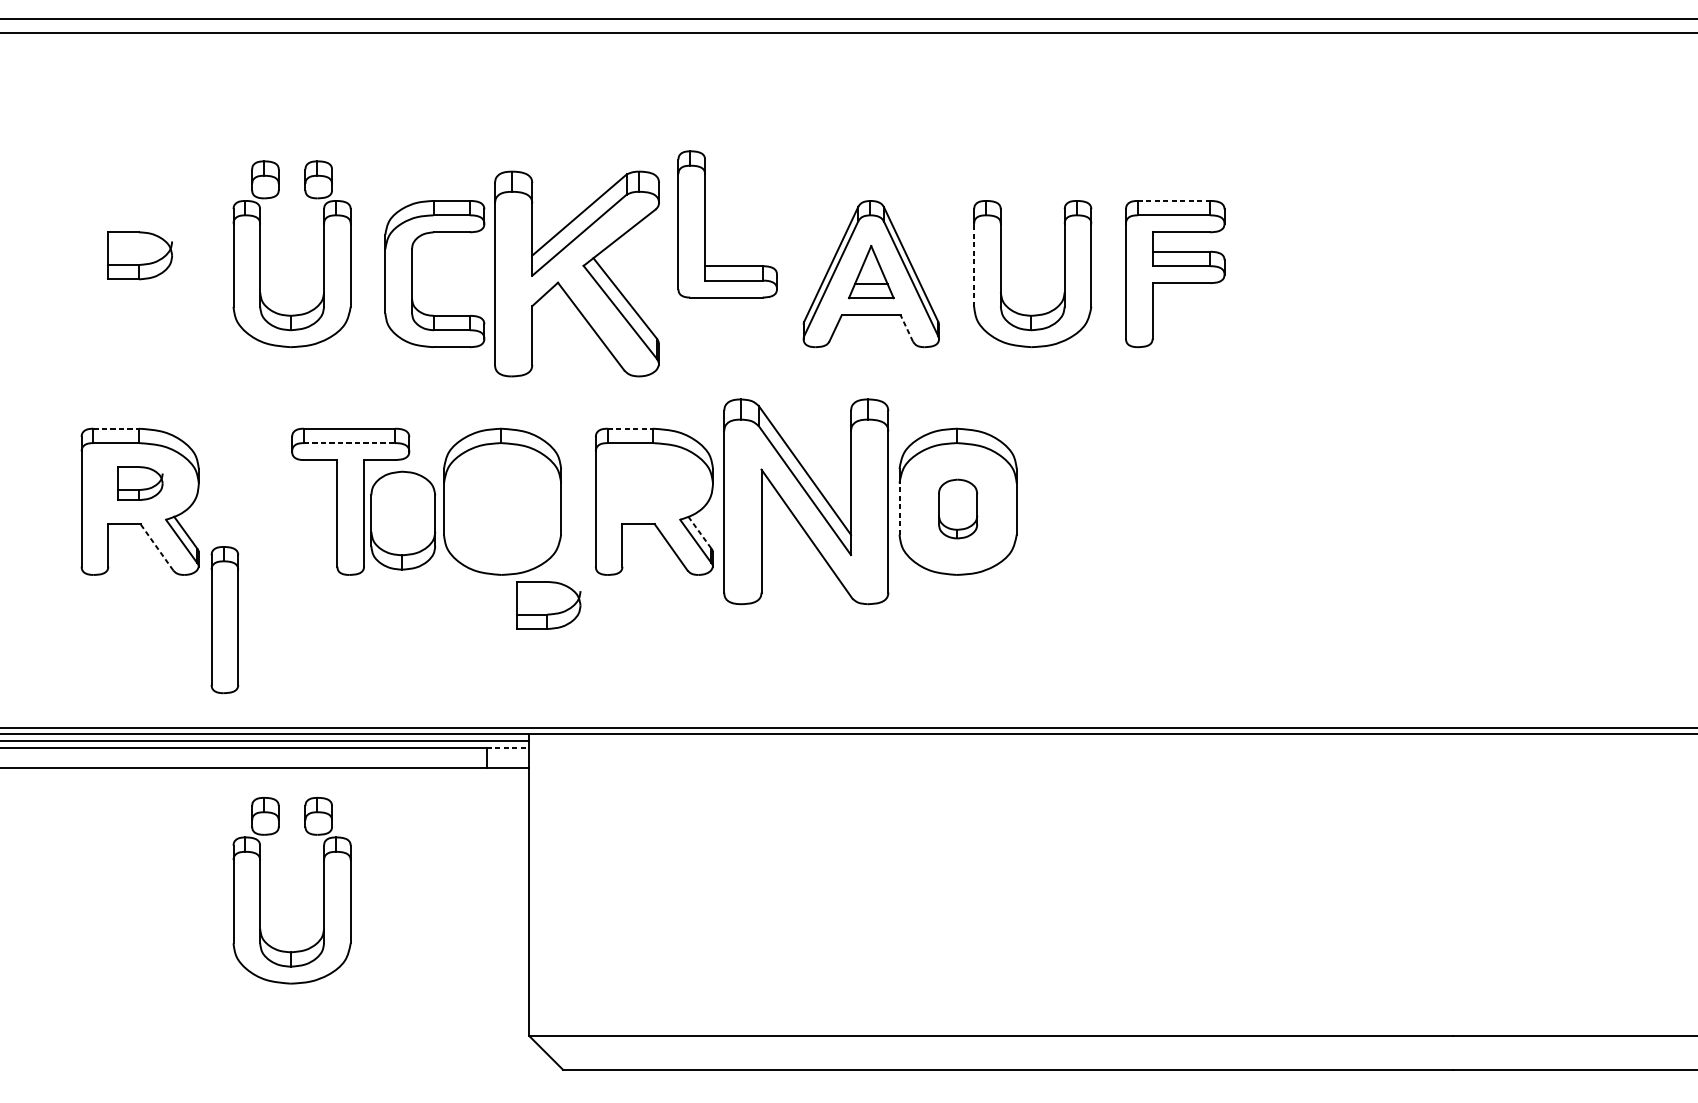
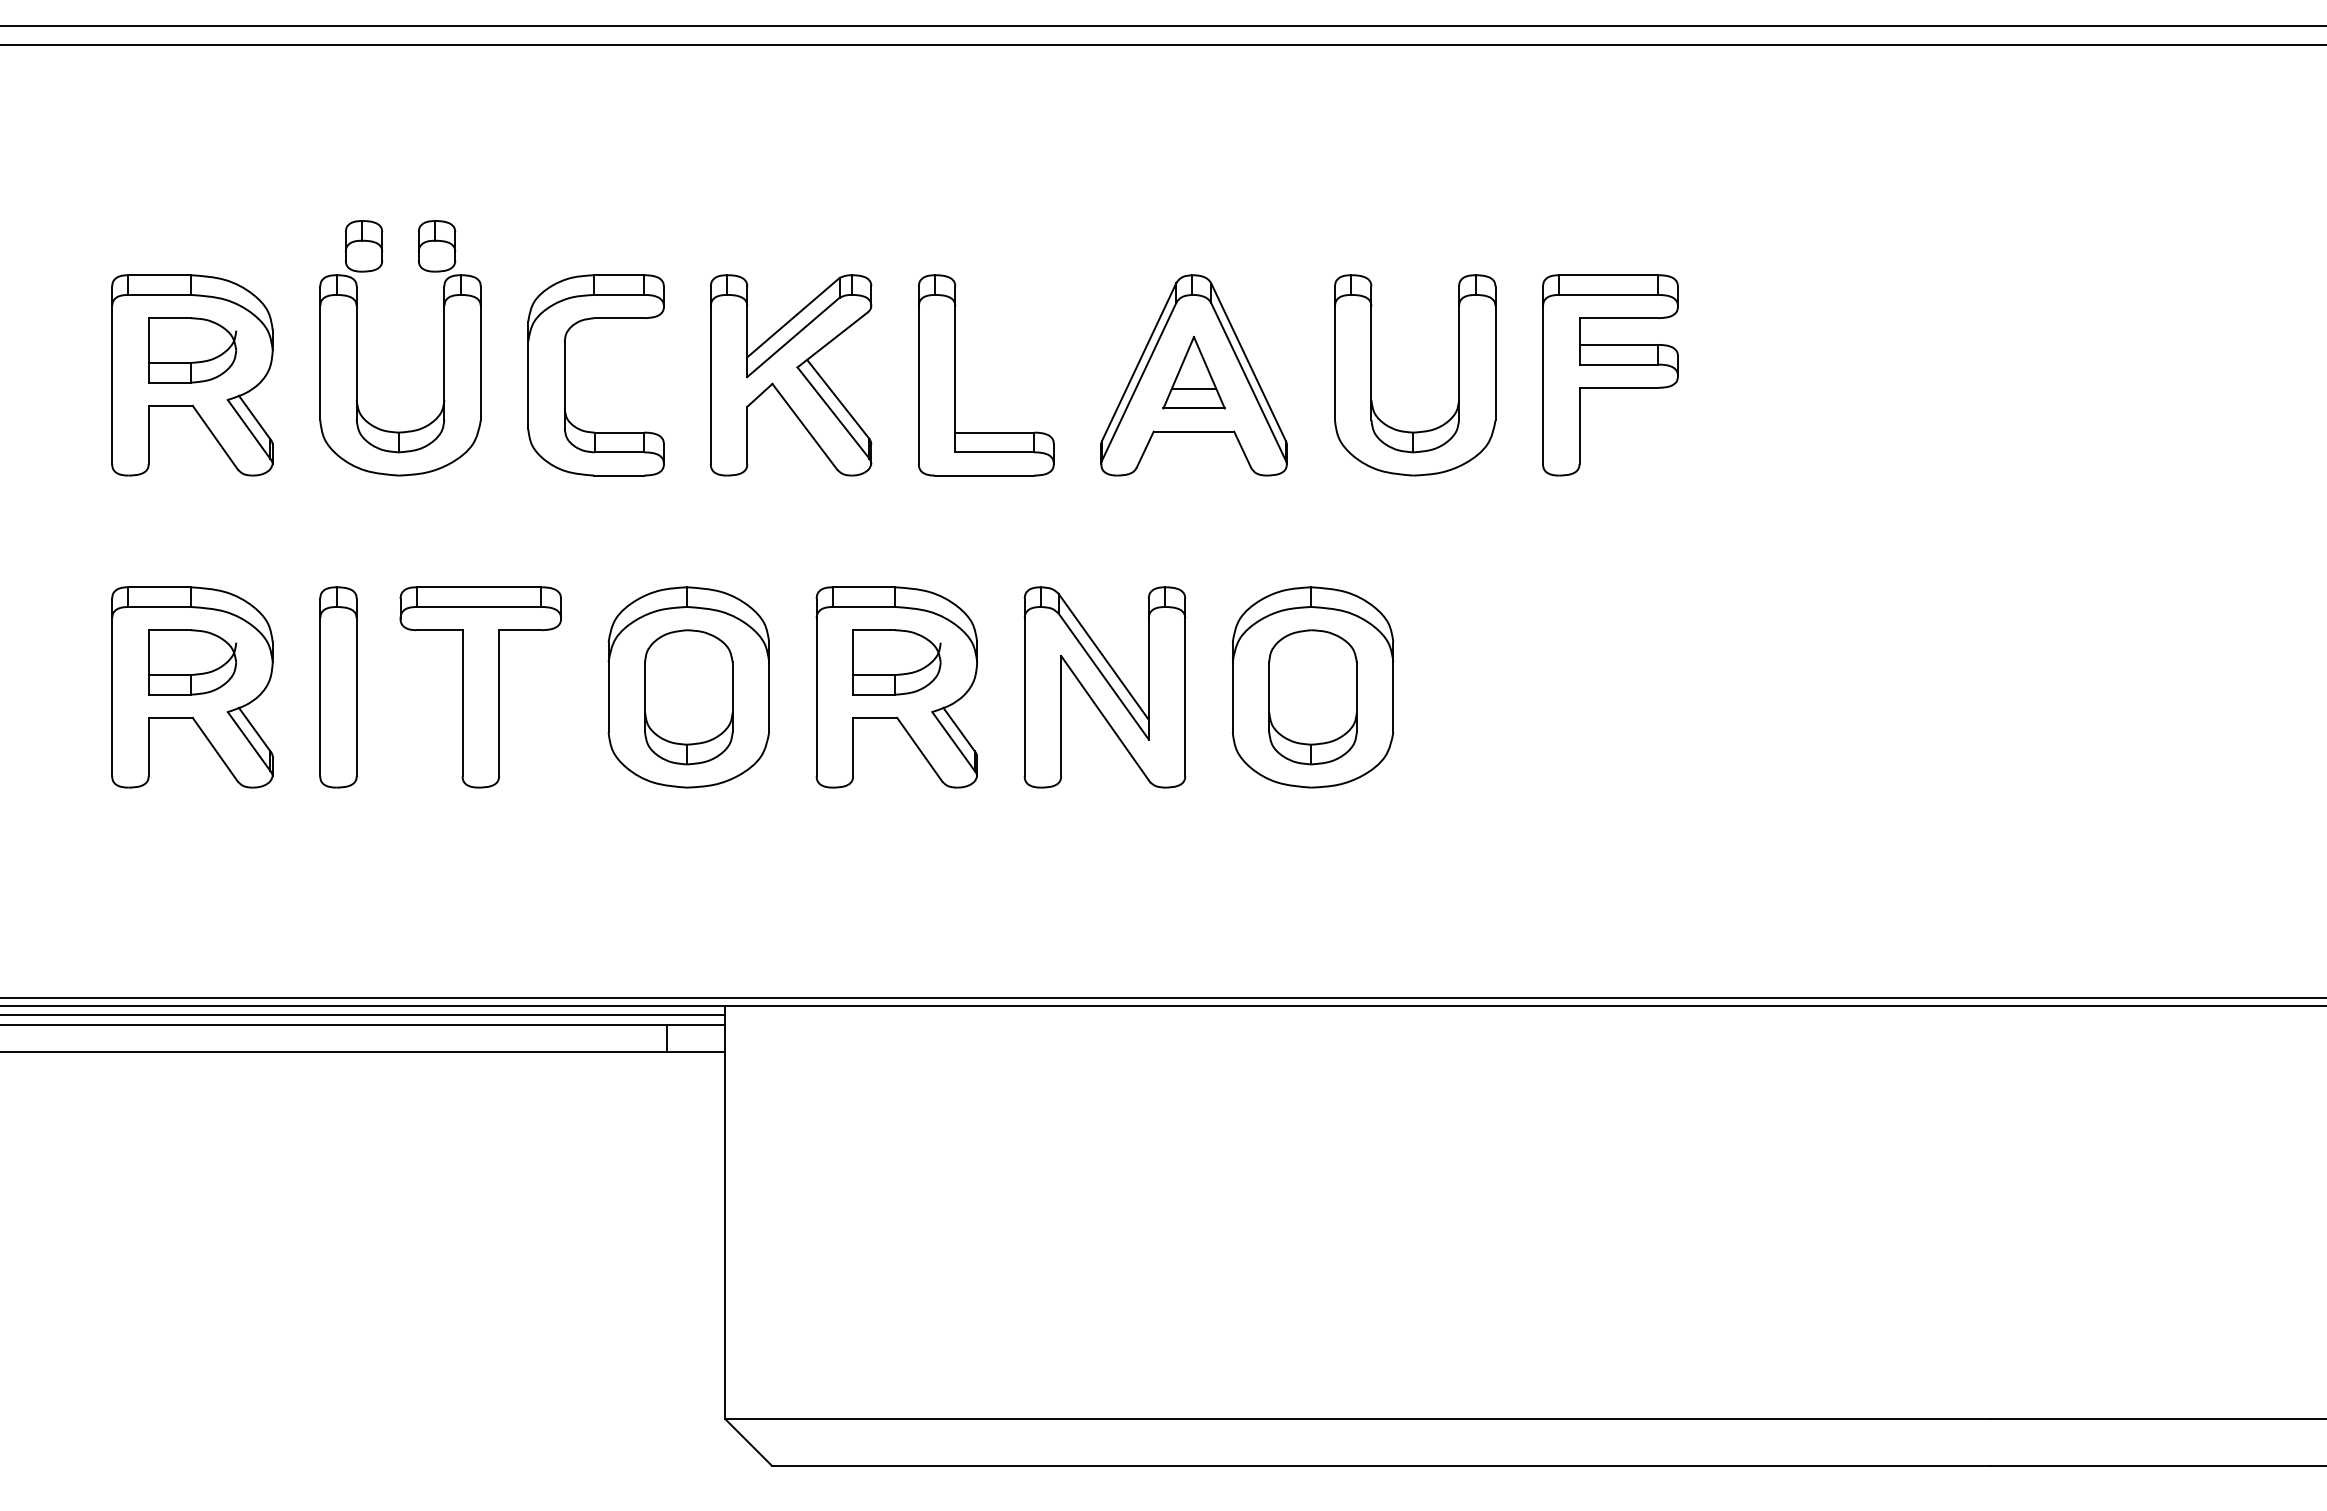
line: (1173, 201) -> (1608, 275), dashed -> solid
part: (705, 224) -> (955, 375), moved
line: (973, 264) -> (1334, 362), dashed -> solid
part: (140, 274) -> (192, 375), added
part: (577, 274) -> (791, 375), size x0.71
line: (906, 328) -> (1242, 449), dashed -> solid
line: (116, 428) -> (159, 587), dashed -> solid
line: (630, 428) -> (864, 587), dashed -> solid
line: (349, 442) -> (479, 606), dashed -> solid
part: (140, 483) -> (192, 662), size x1.43
part: (805, 501) -> (1104, 687), size x0.71
line: (899, 508) -> (1232, 696), dashed -> solid
part: (957, 509) -> (1312, 697), size x1.67
part: (403, 520) -> (688, 697), moved
line: (700, 532) -> (959, 729), dashed -> solid
line: (157, 547) -> (215, 749), dashed -> solid
part: (548, 605) -> (896, 662), moved
part: (224, 620) -> (338, 687), moved
line: (508, 747) -> (696, 1024), dashed -> solid
part: (260, 890) -> (357, 1220), removed

